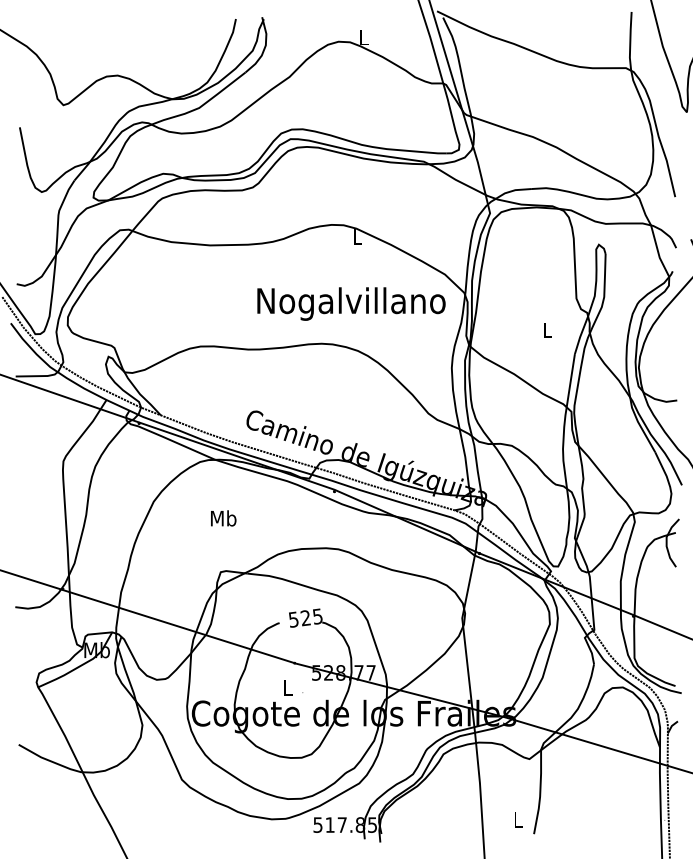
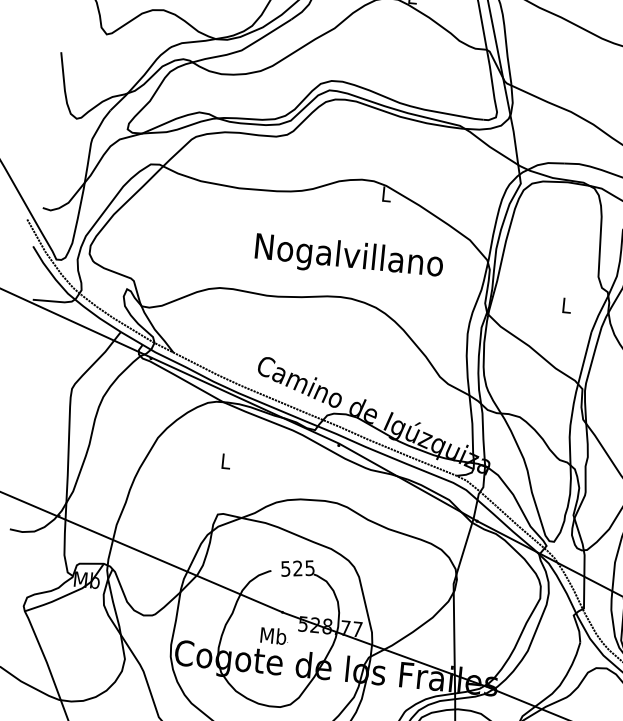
text: (351, 303) -> (349, 257), moved
text: (223, 518) -> (225, 461), Mb -> L
text: (287, 687) -> (272, 635), L -> Mb

